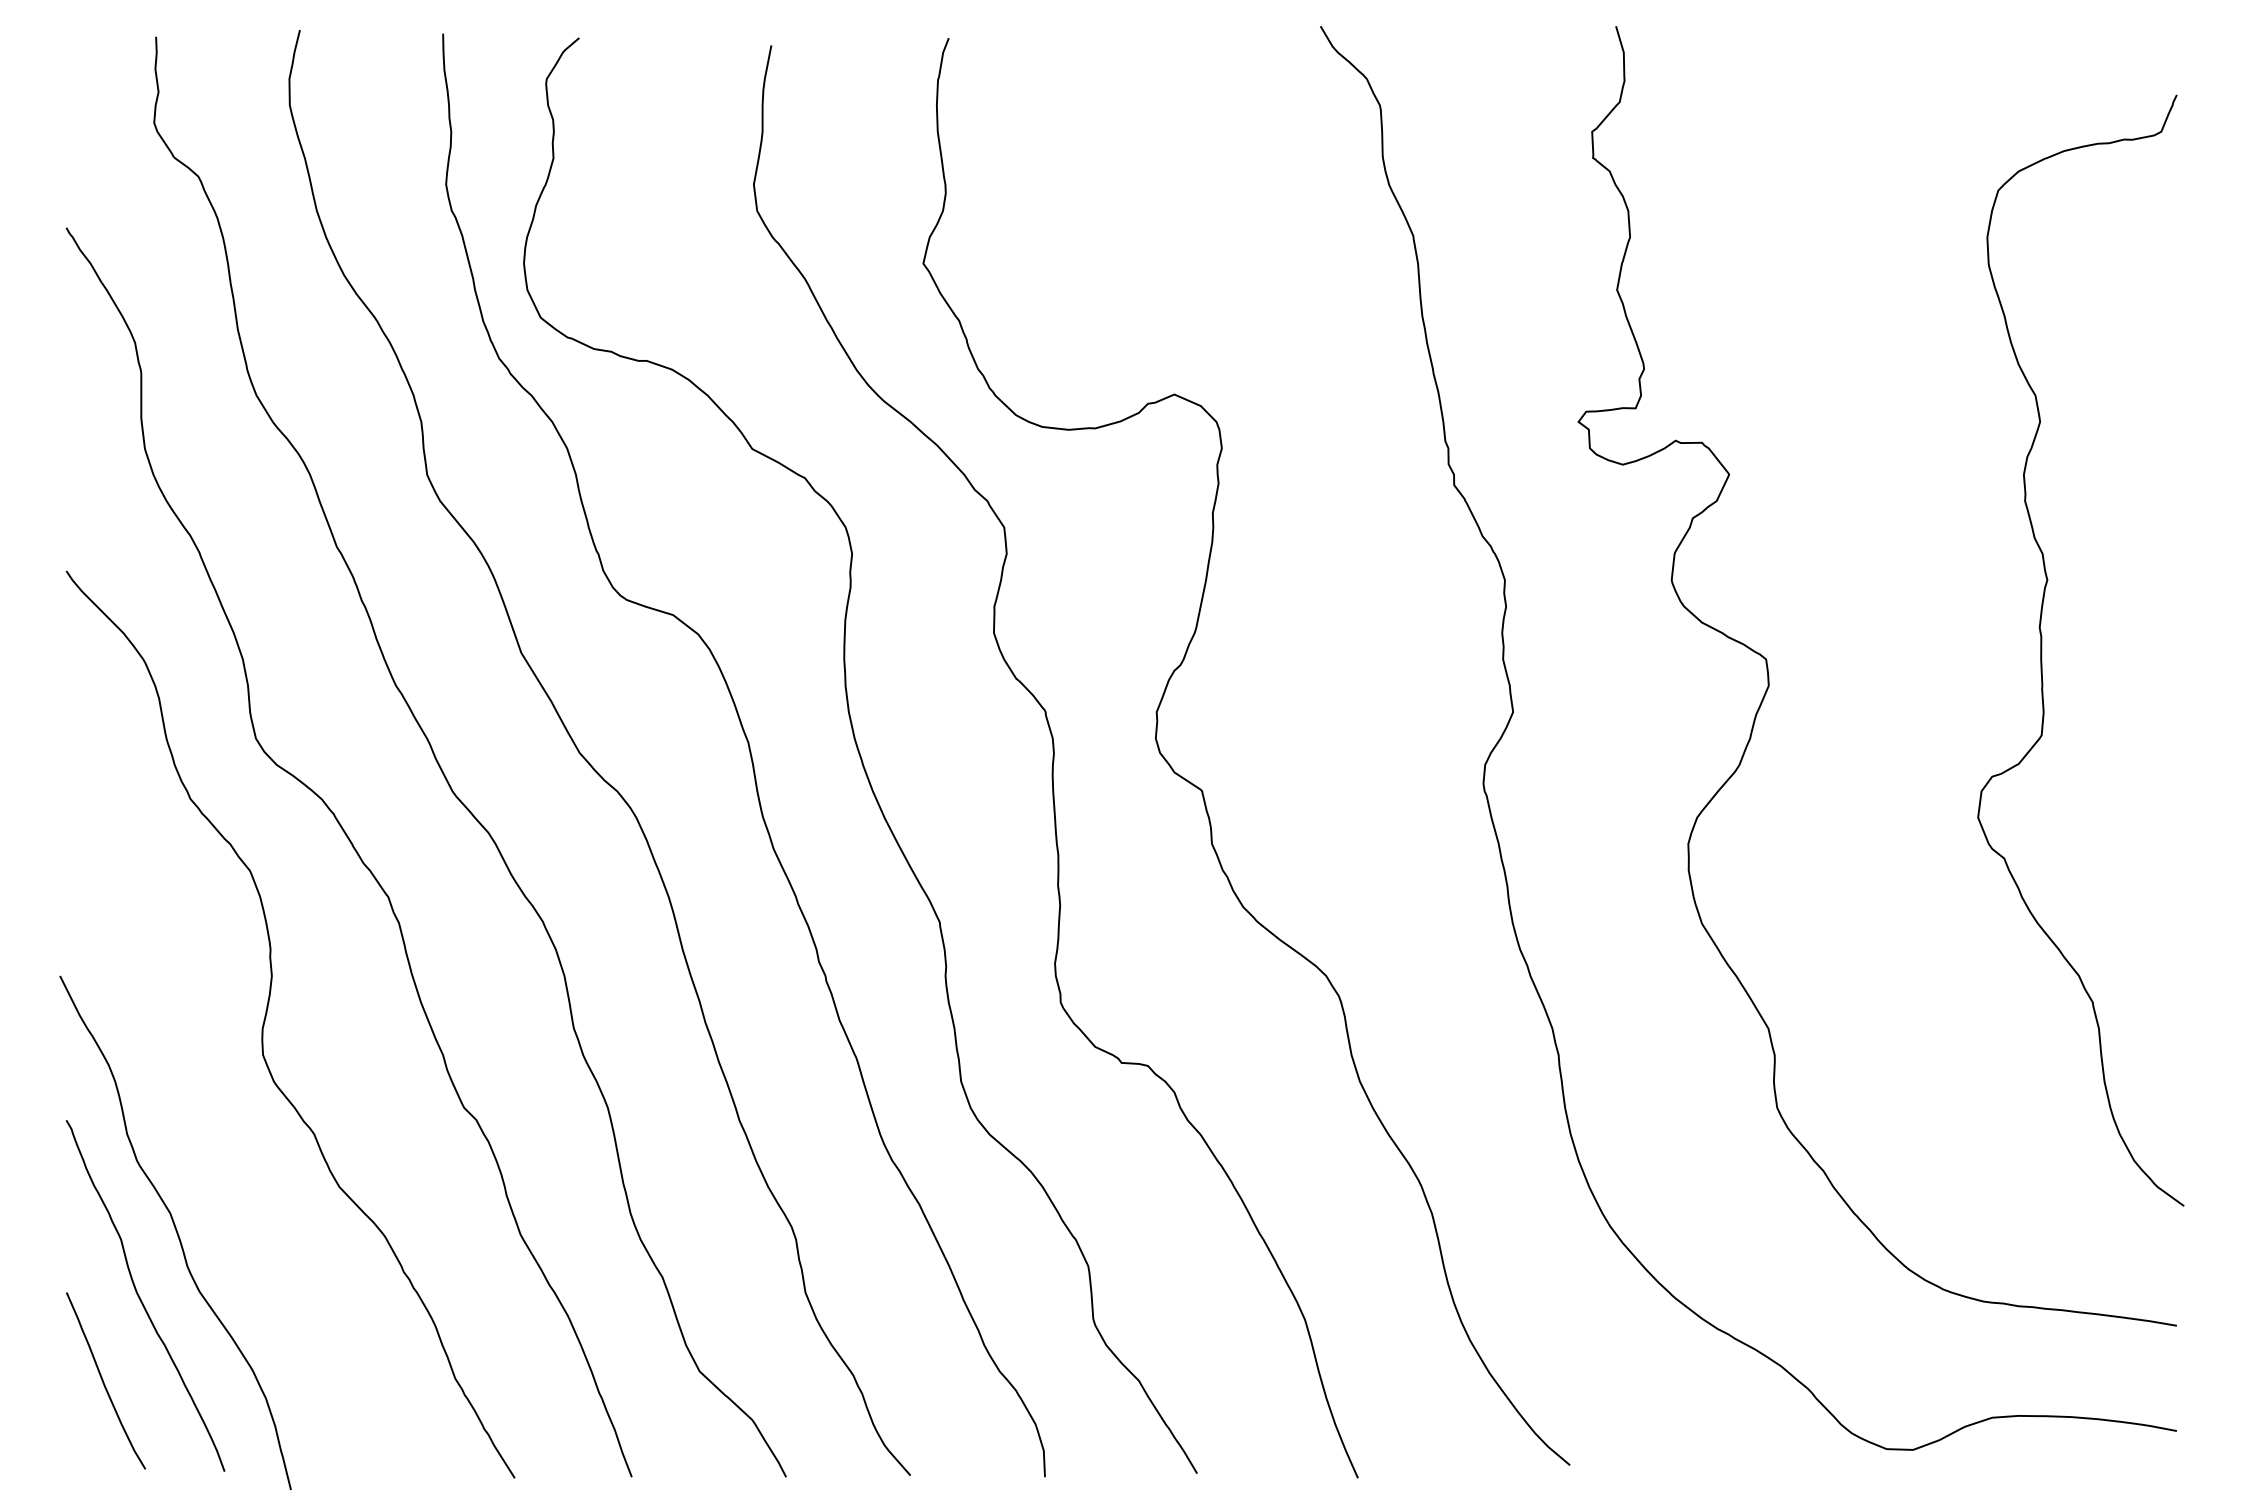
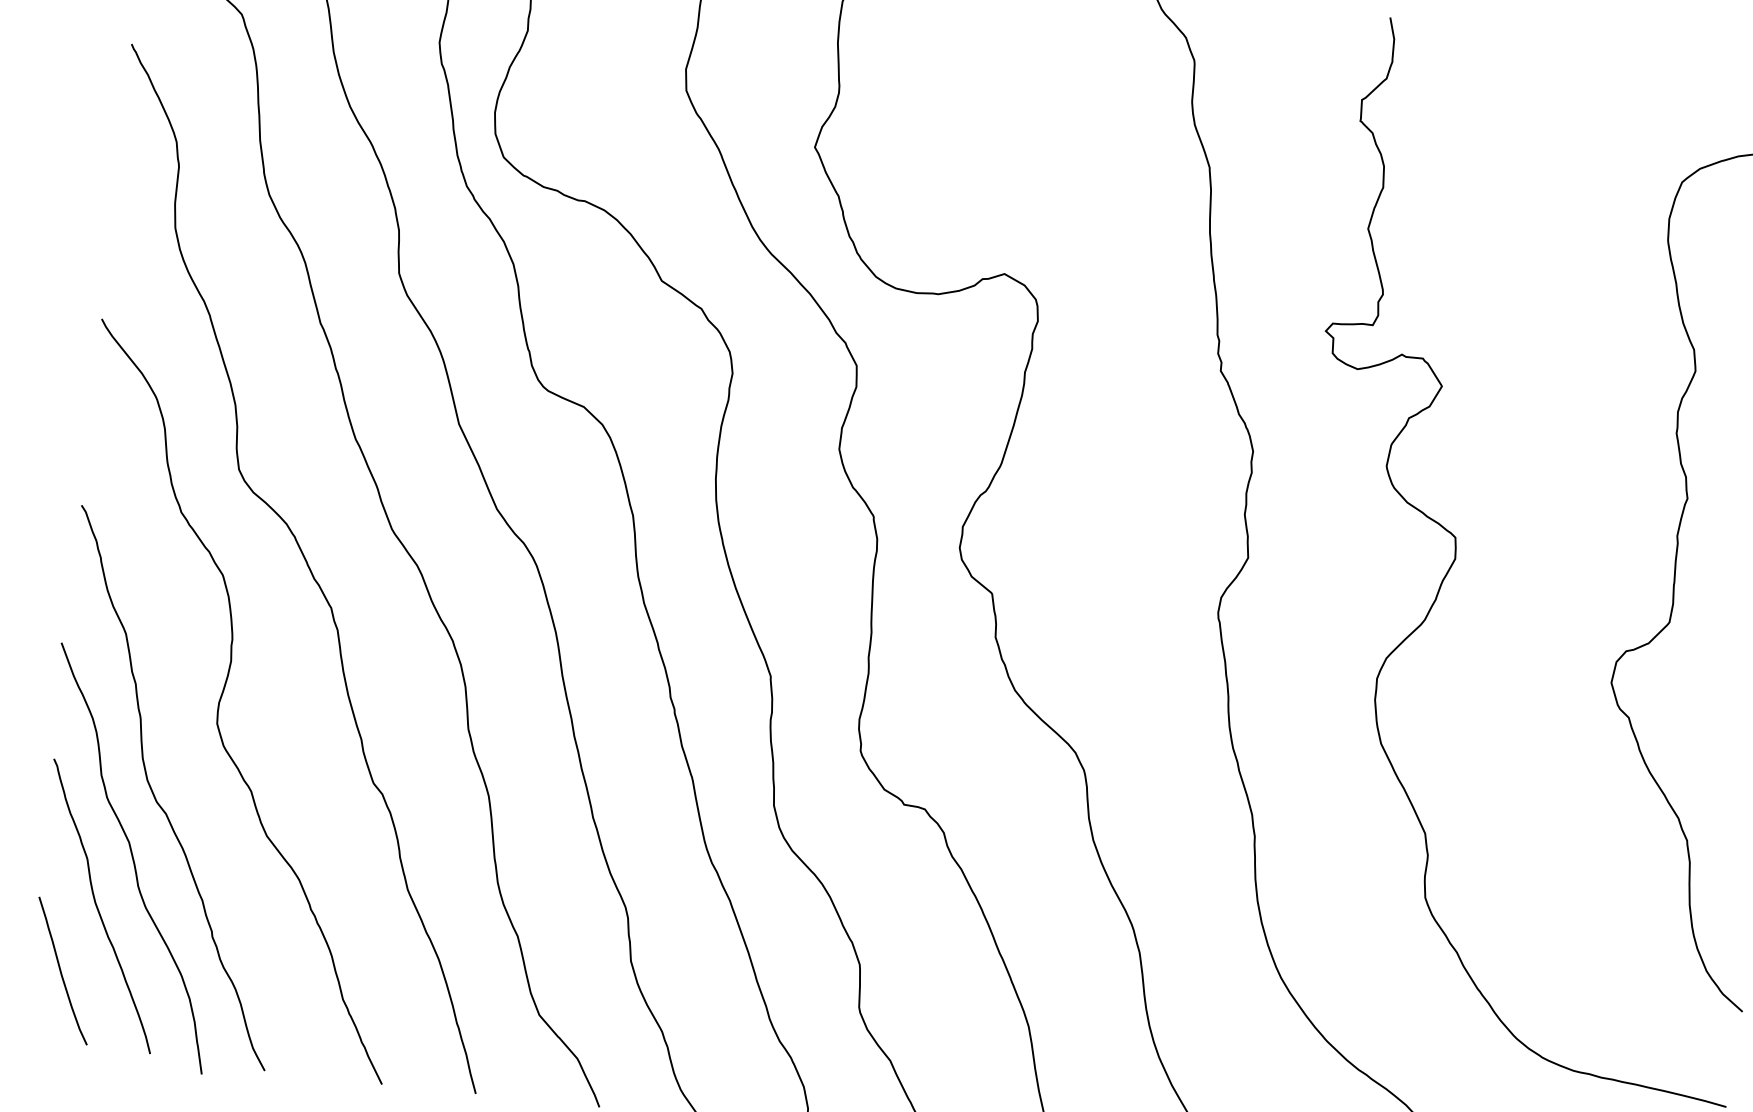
curve: (195, 1151) -> (154, 795), added

